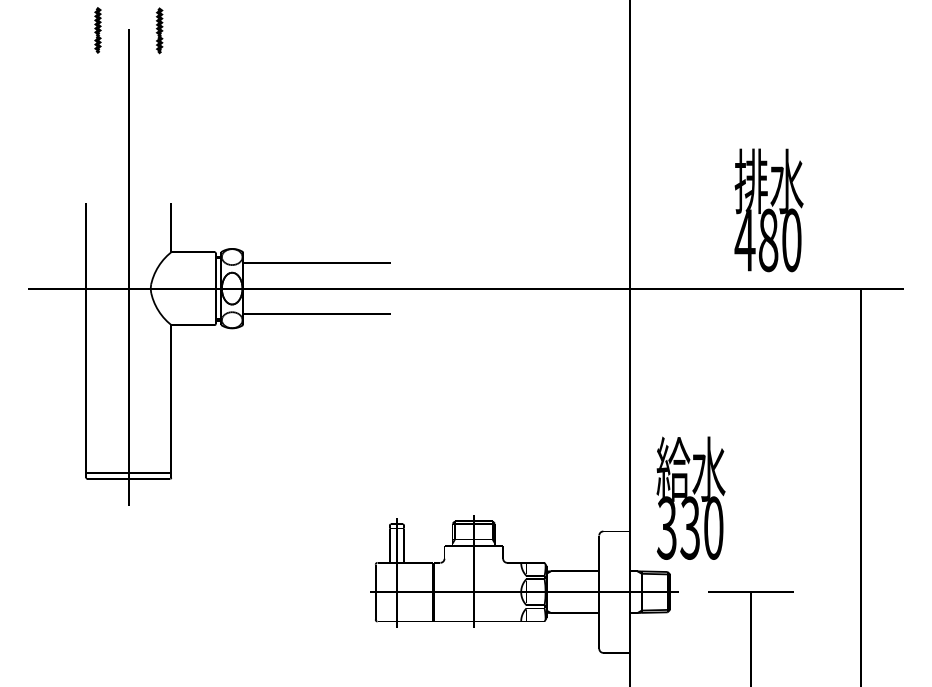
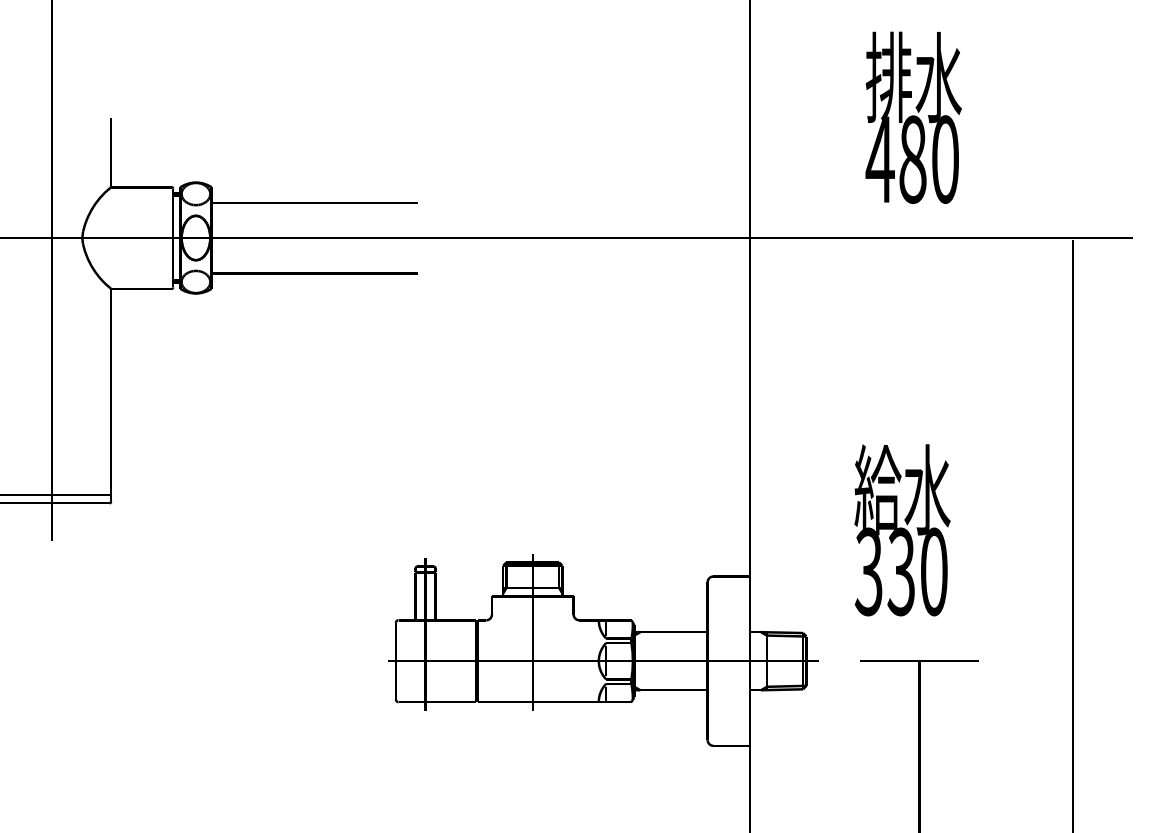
text: (768, 210) -> (912, 117), moved
text: (690, 497) -> (901, 529), moved

